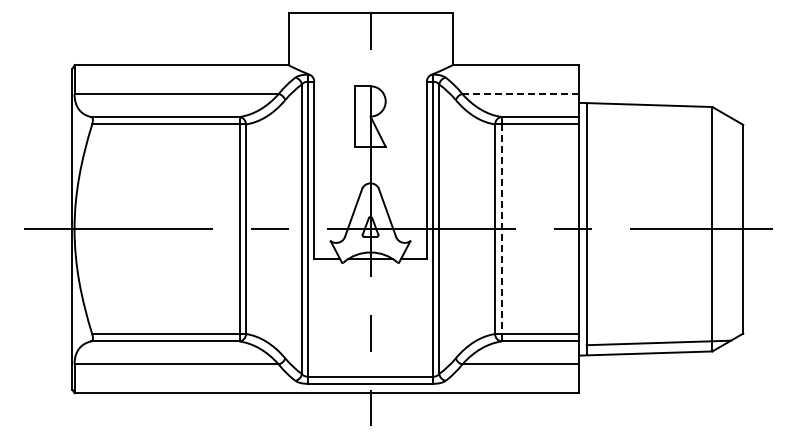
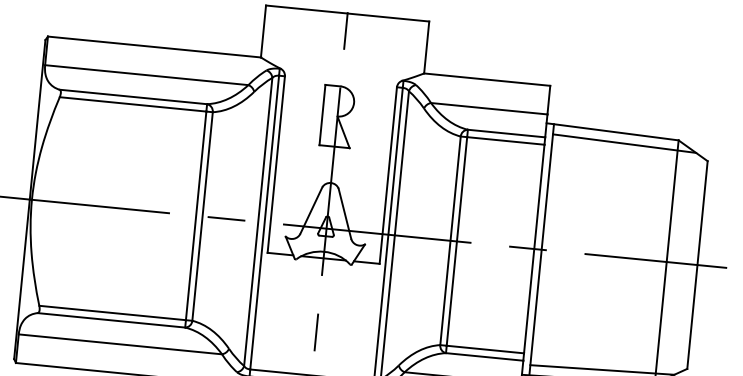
line: (521, 94) -> (489, 109), dashed -> solid
line: (658, 115) -> (624, 143), added
line: (501, 229) -> (456, 241), dashed -> solid

